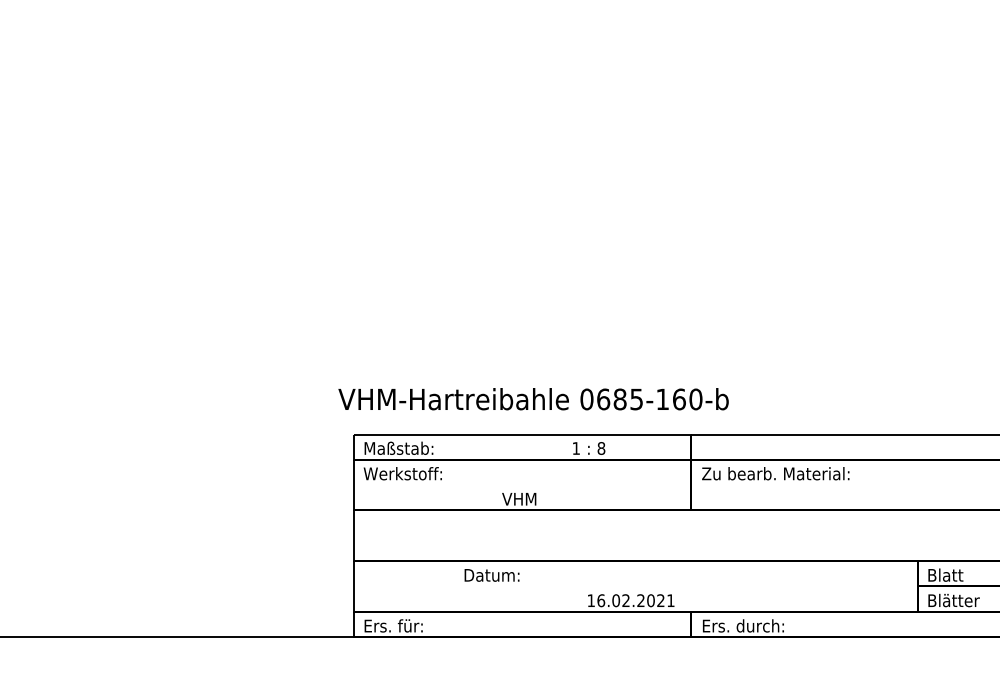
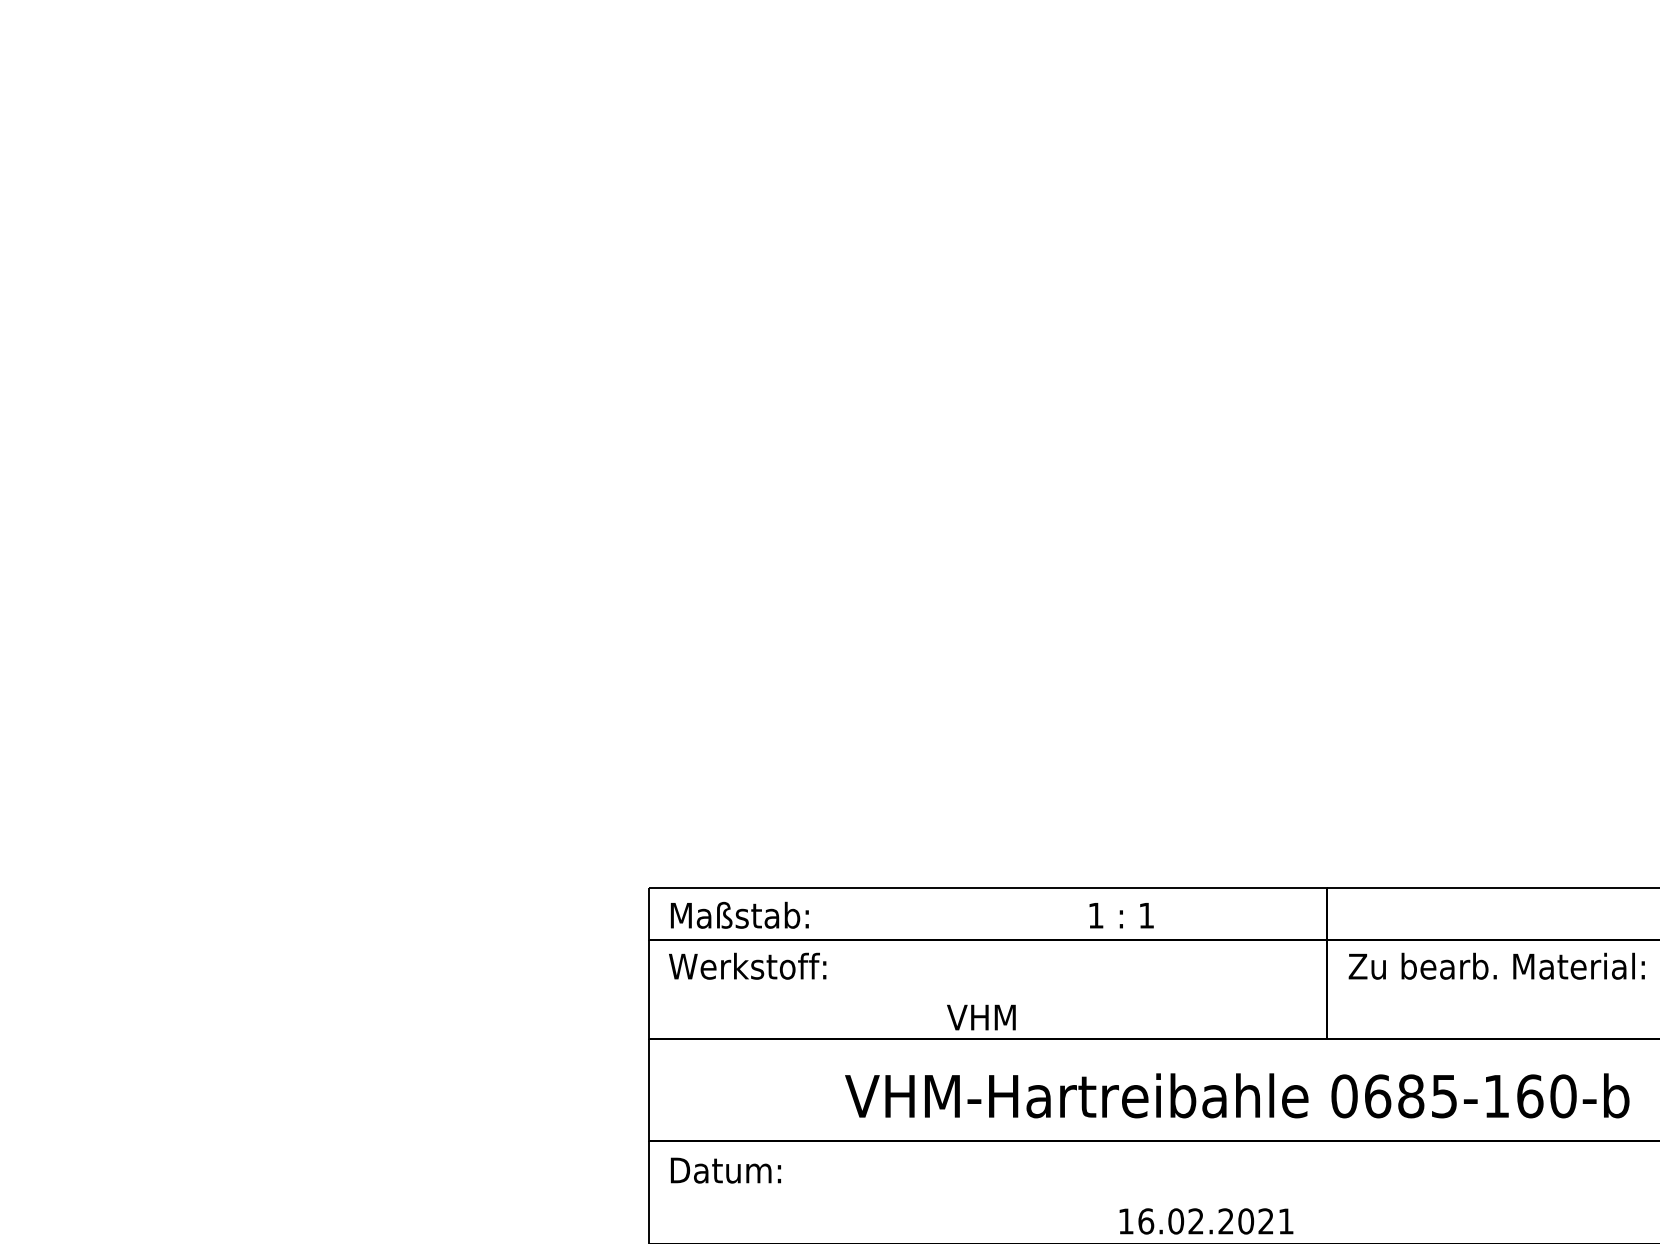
text: (533, 399) -> (1237, 1096), moved
text: (601, 448) -> (1146, 915), 8 -> 1
text: (491, 575) -> (724, 1170), moved

